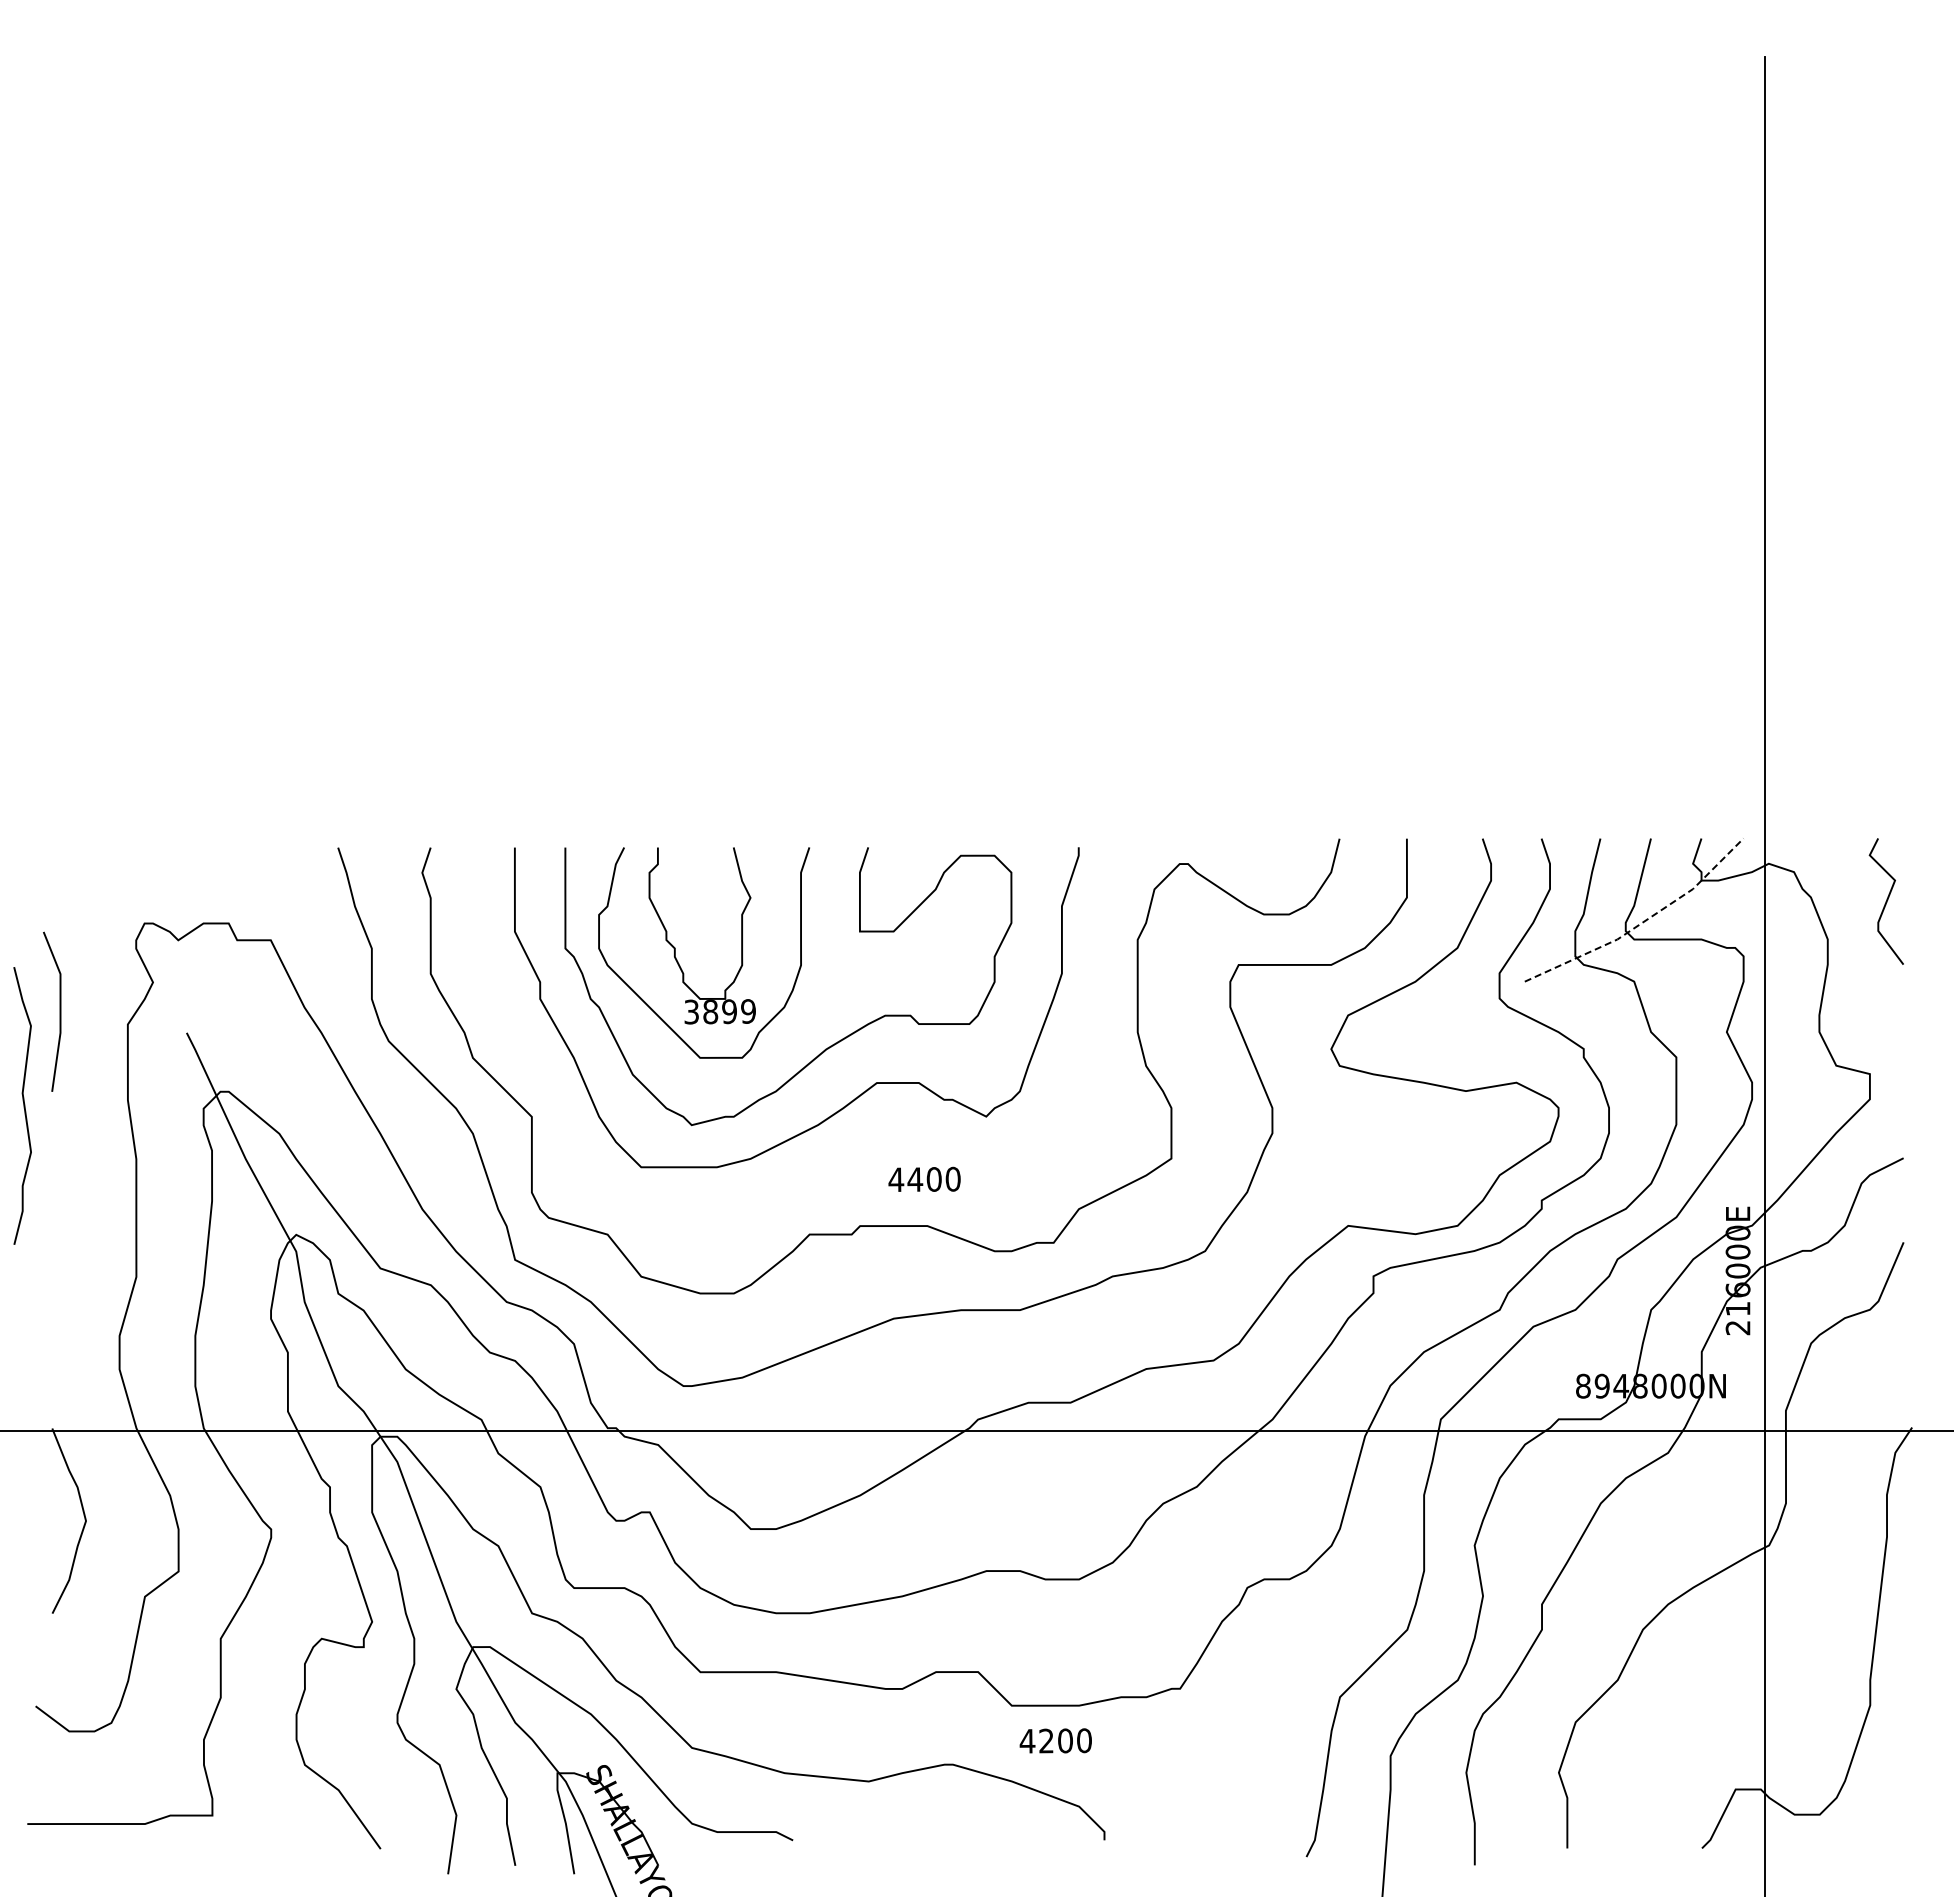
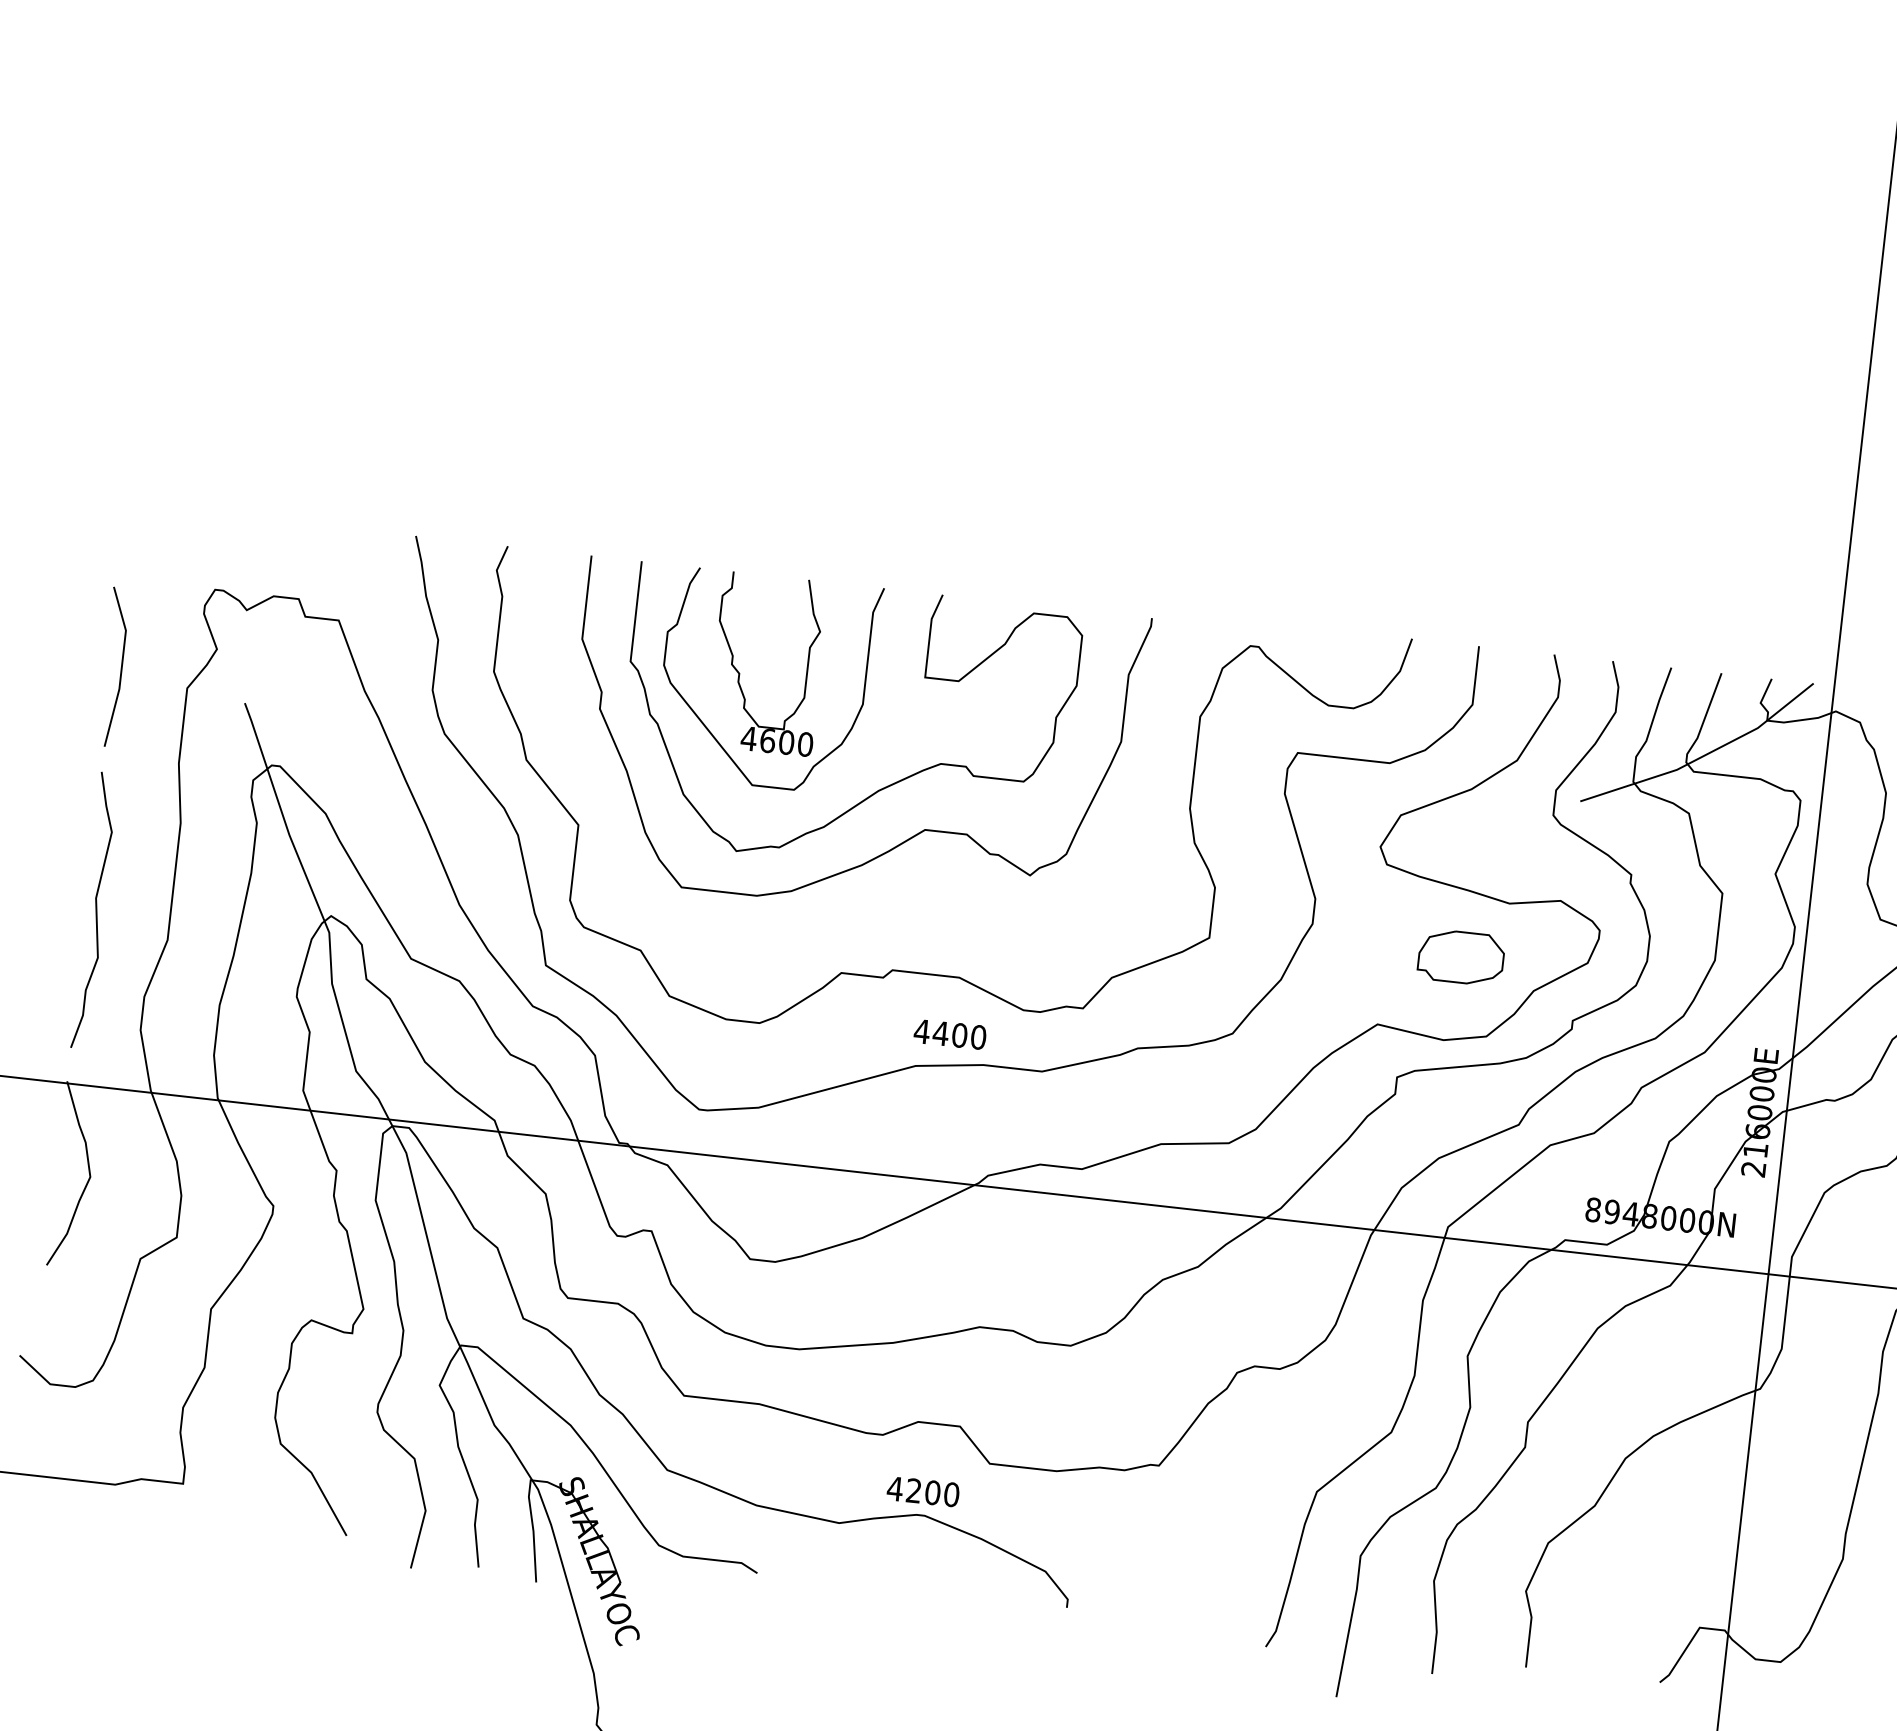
line: (1642, 922) -> (1703, 755), dashed -> solid
text: (719, 1011) -> (776, 741), 3899 -> 4600
curve: (23, 1105) -> (95, 910), moved
part: (1423, 1149) -> (1460, 956), added
text: (924, 1178) -> (950, 1033), moved
text: (1055, 1740) -> (922, 1491), moved

